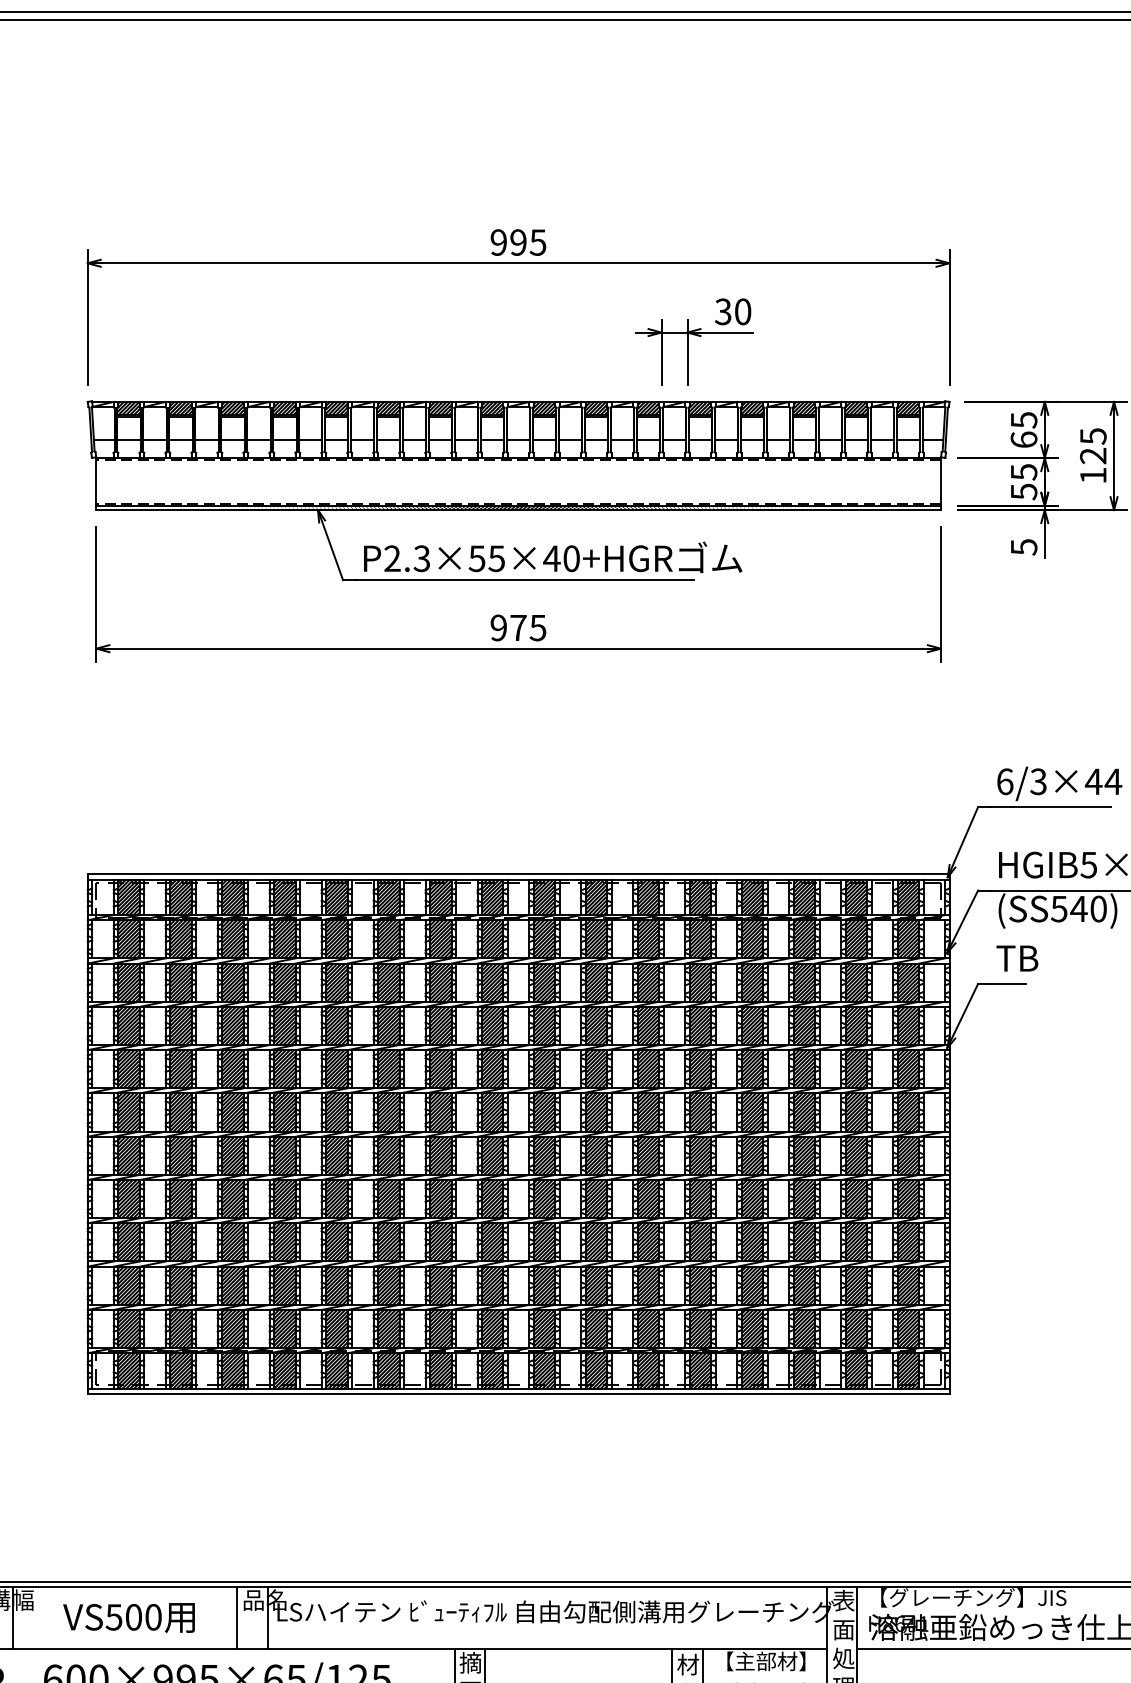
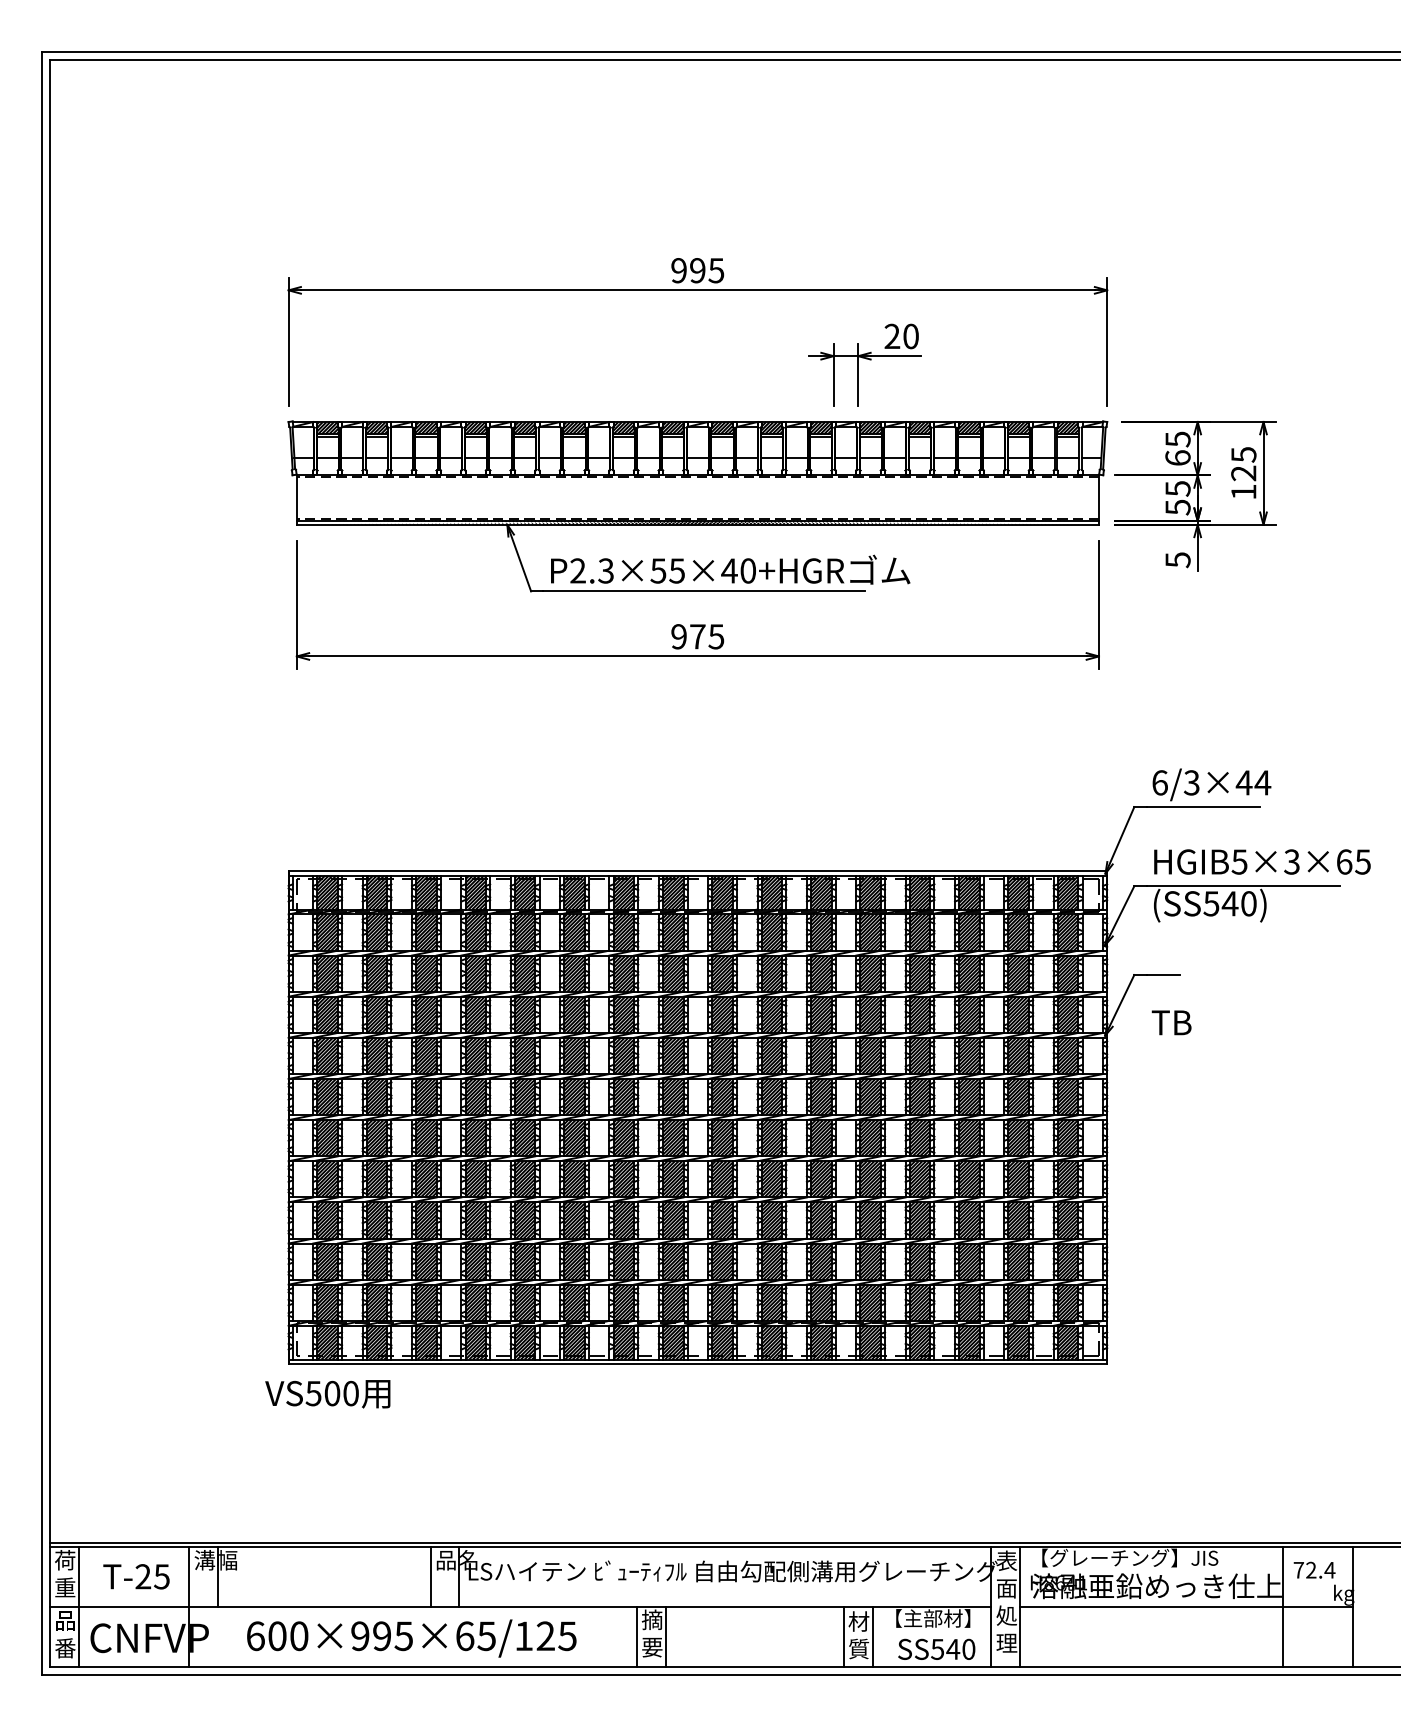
text: (723, 311) -> (892, 336), 30 -> 20
text: (1017, 958) -> (1171, 1022), moved
text: (128, 1618) -> (327, 1394), moved

